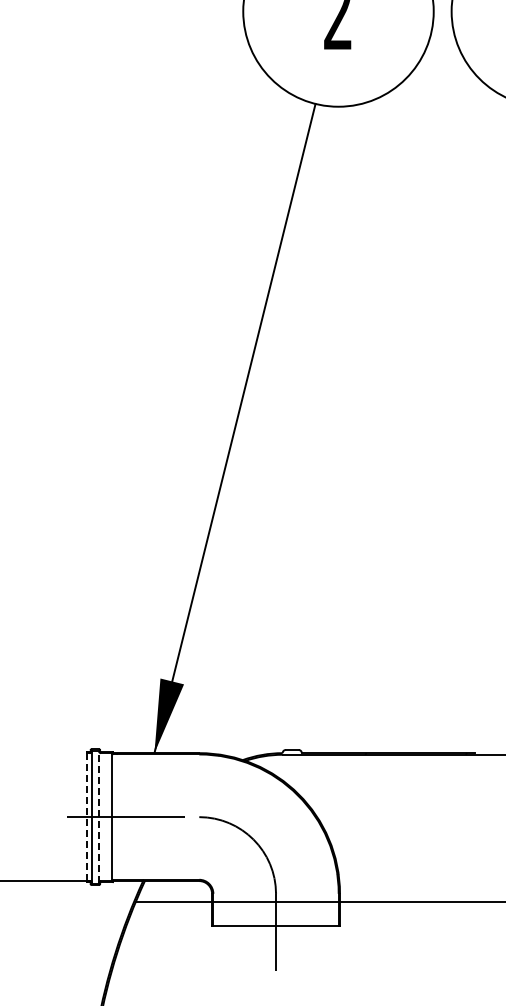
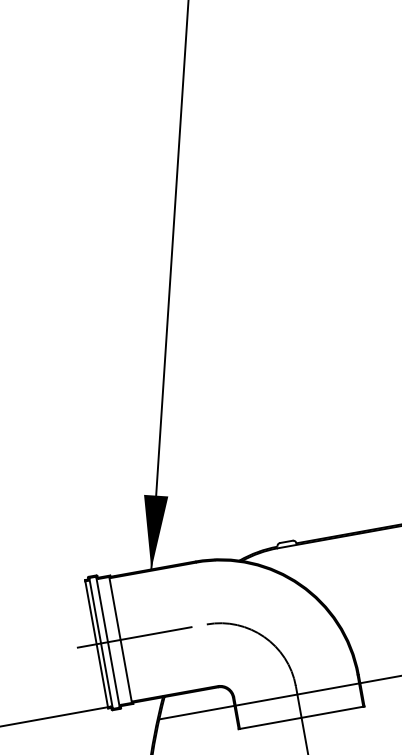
line: (98, 816) -> (107, 641), dashed -> solid
line: (87, 817) -> (96, 644), dashed -> solid

